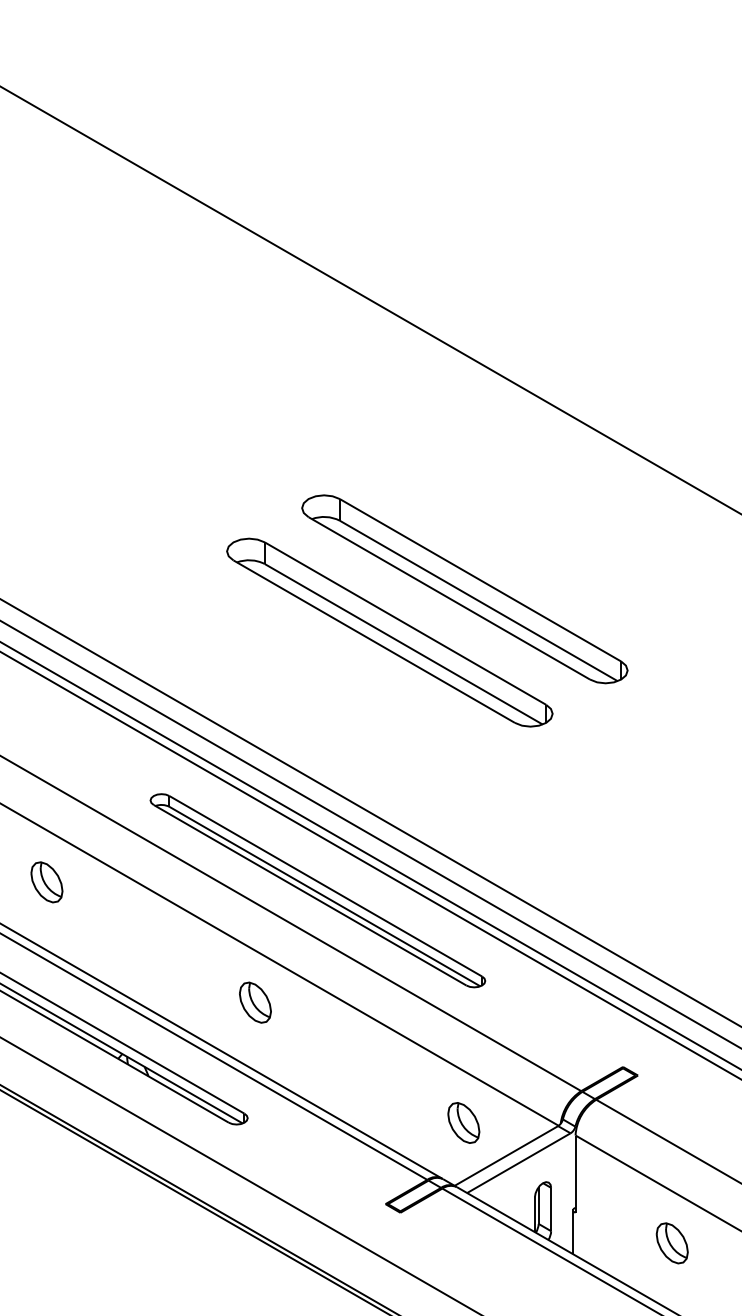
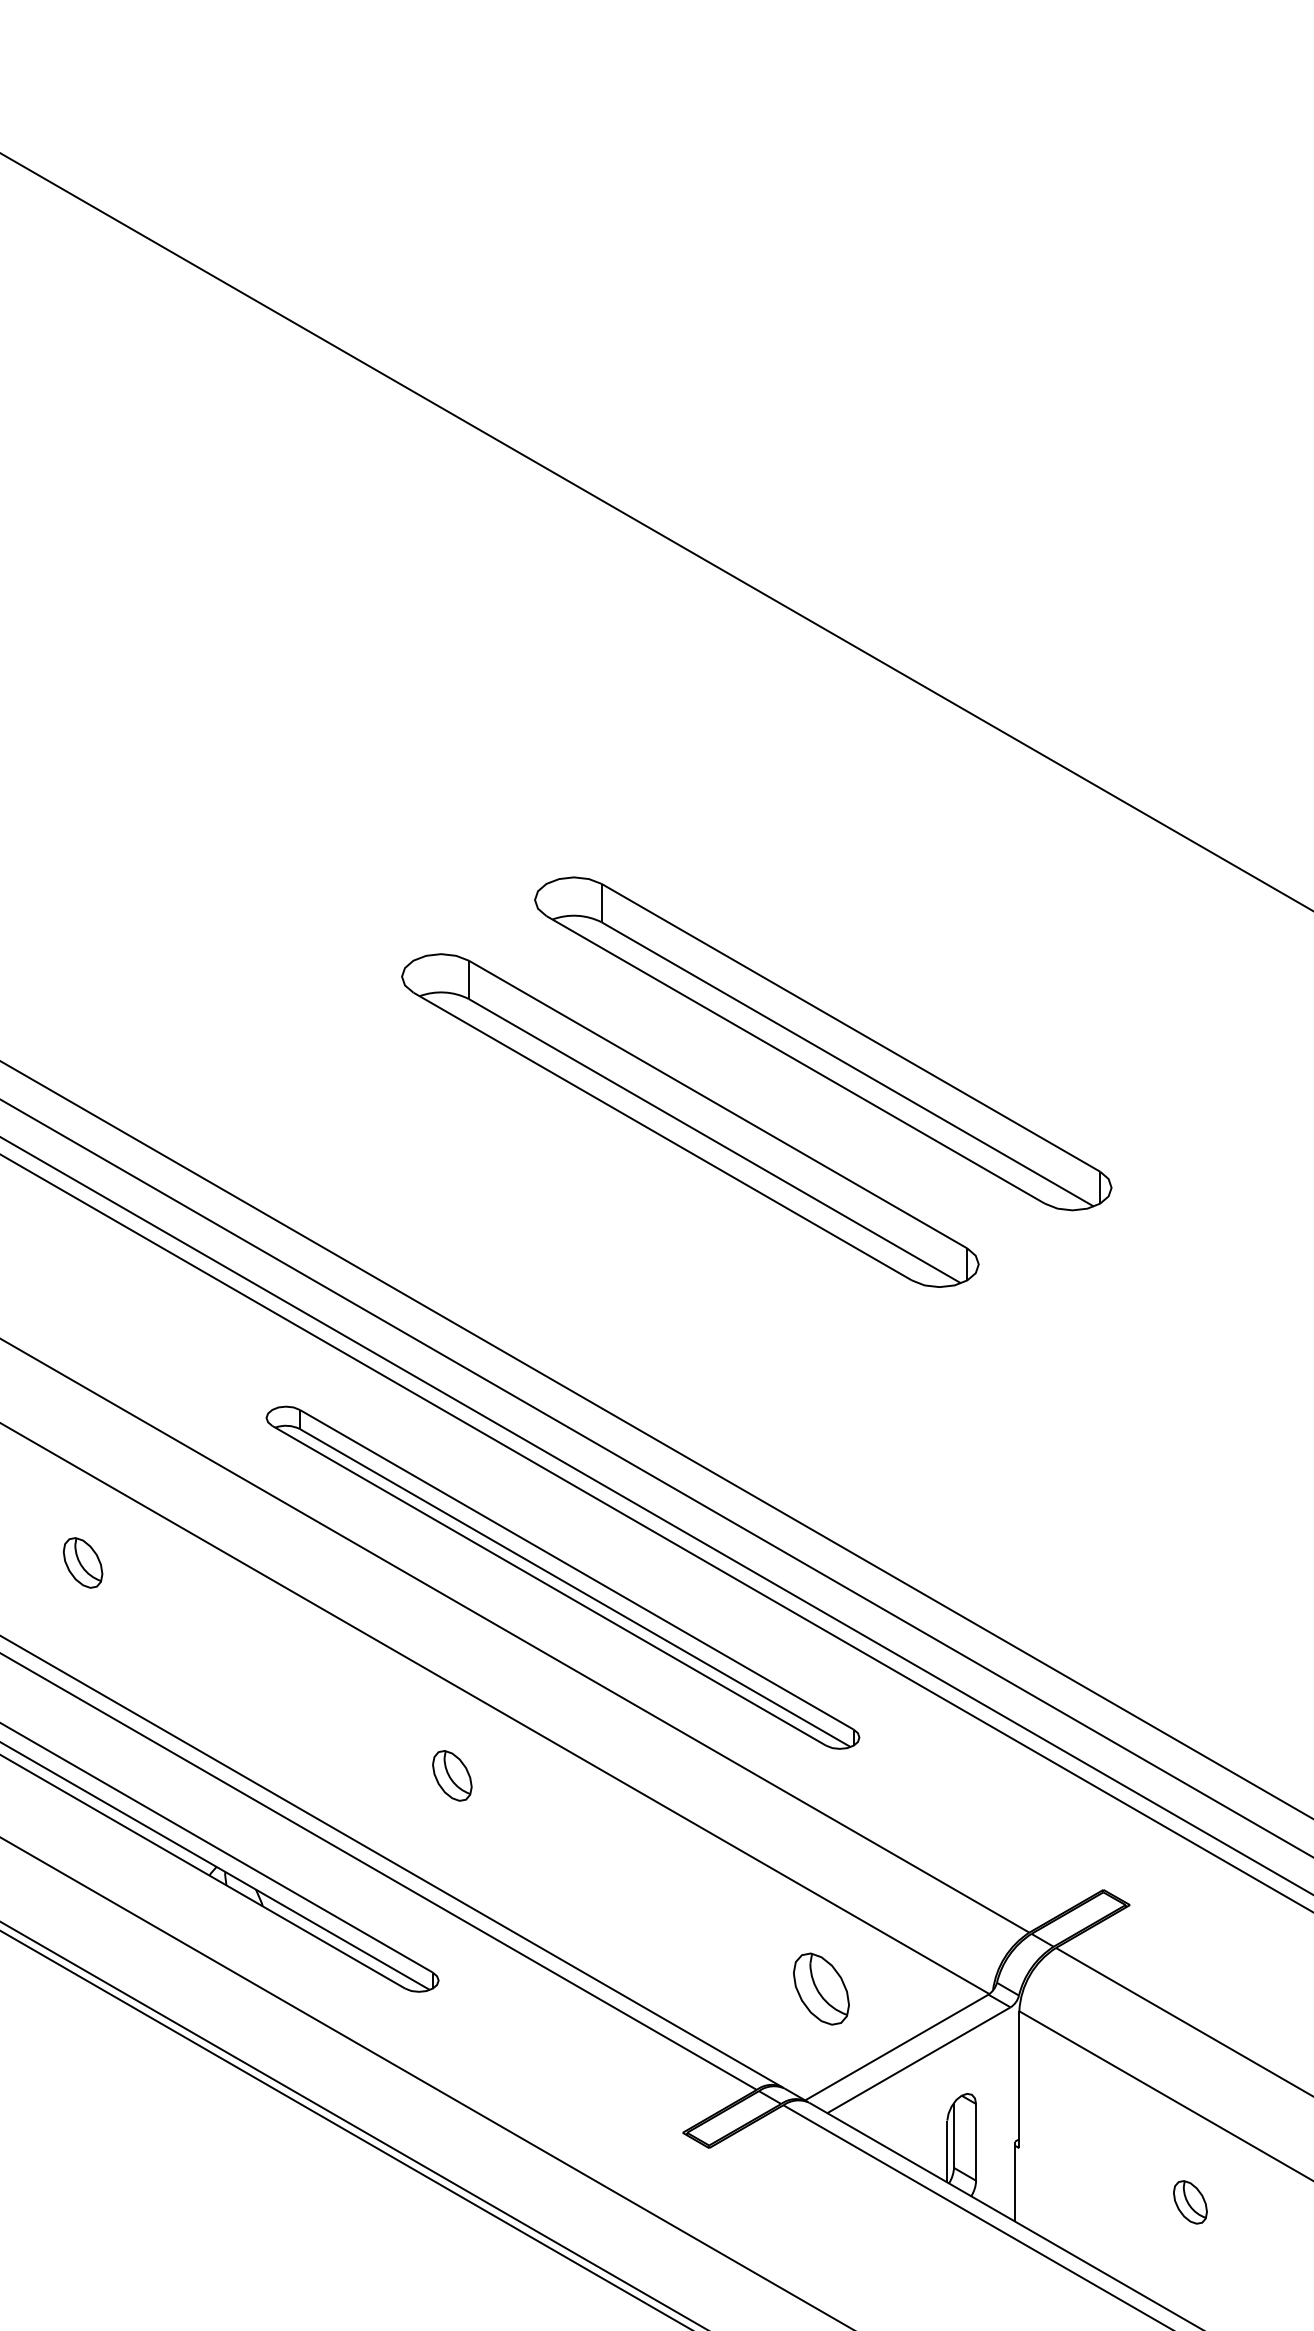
part: (46, 882) -> (82, 1563), size x0.7
part: (255, 1002) -> (452, 1775), size x0.7
part: (671, 1243) -> (1189, 2202), size x0.6

